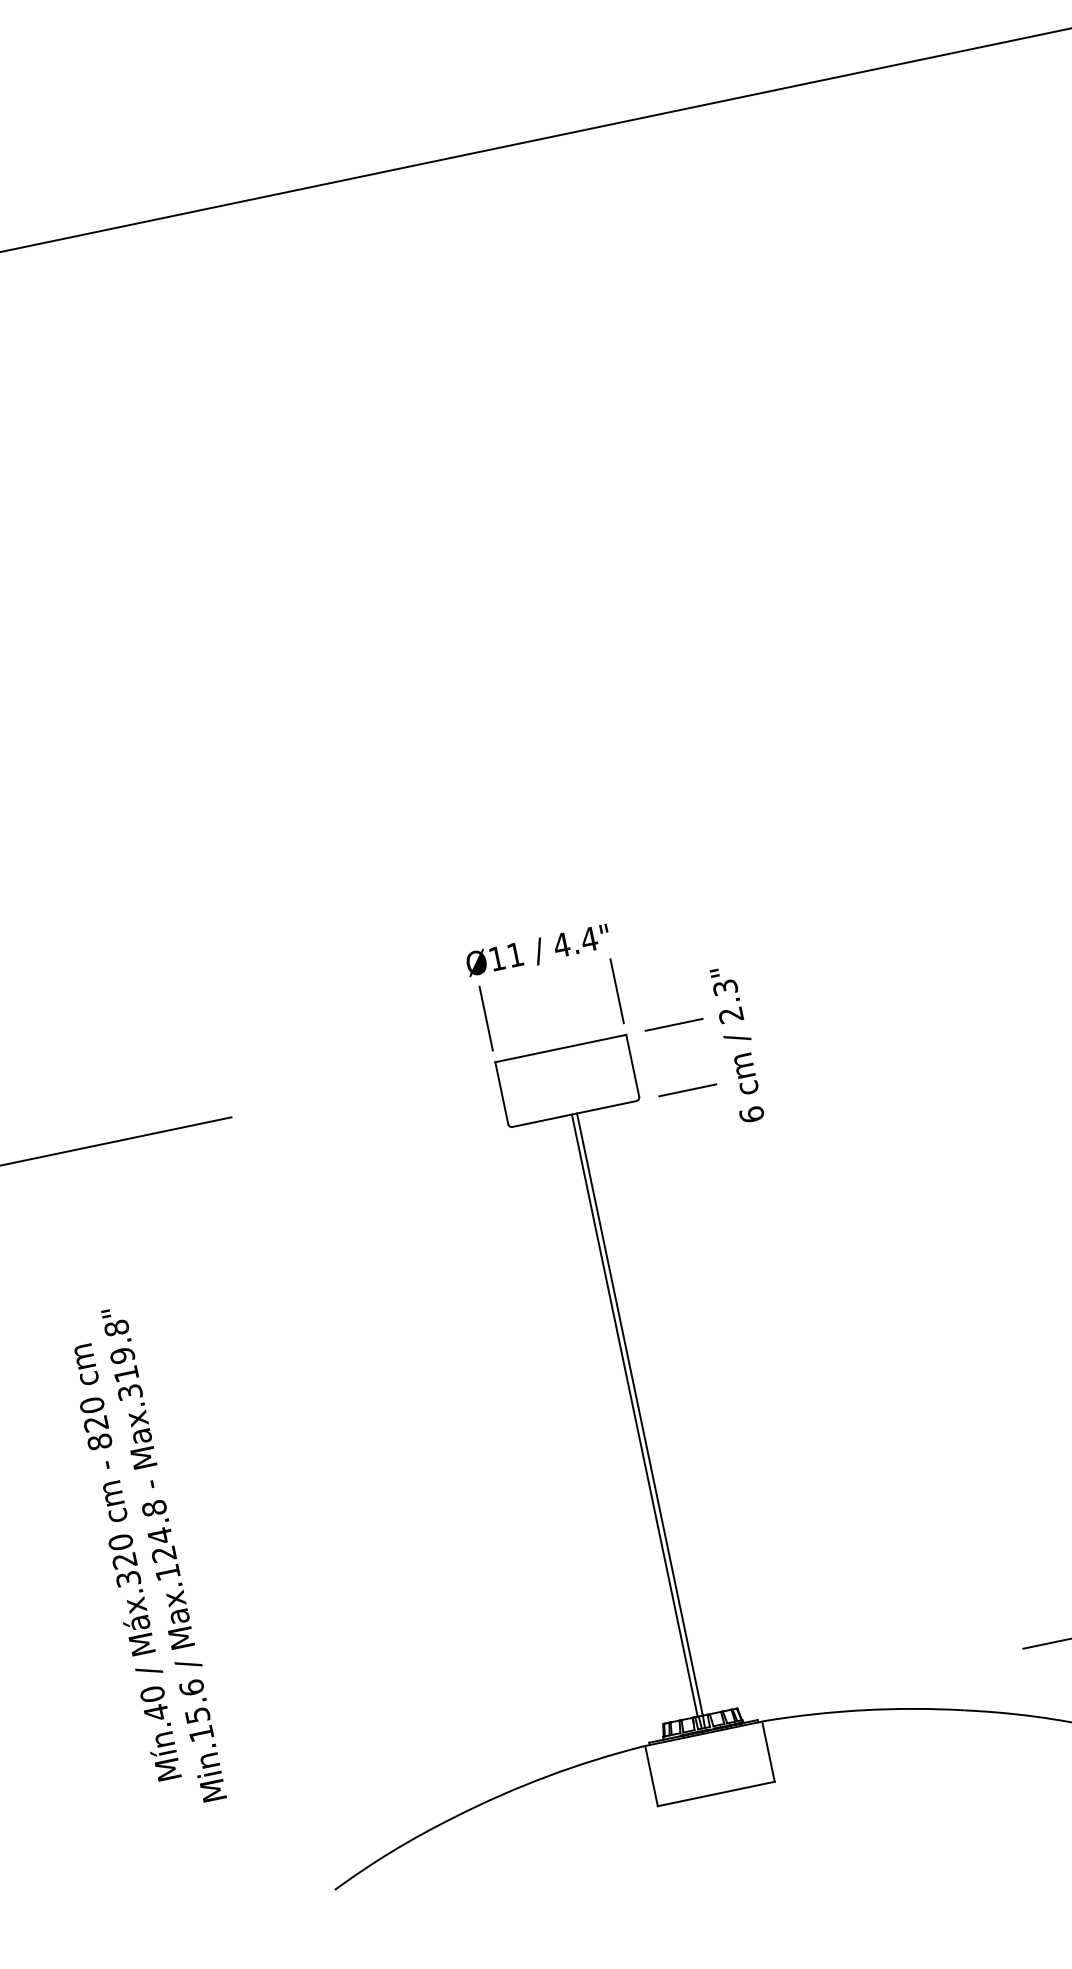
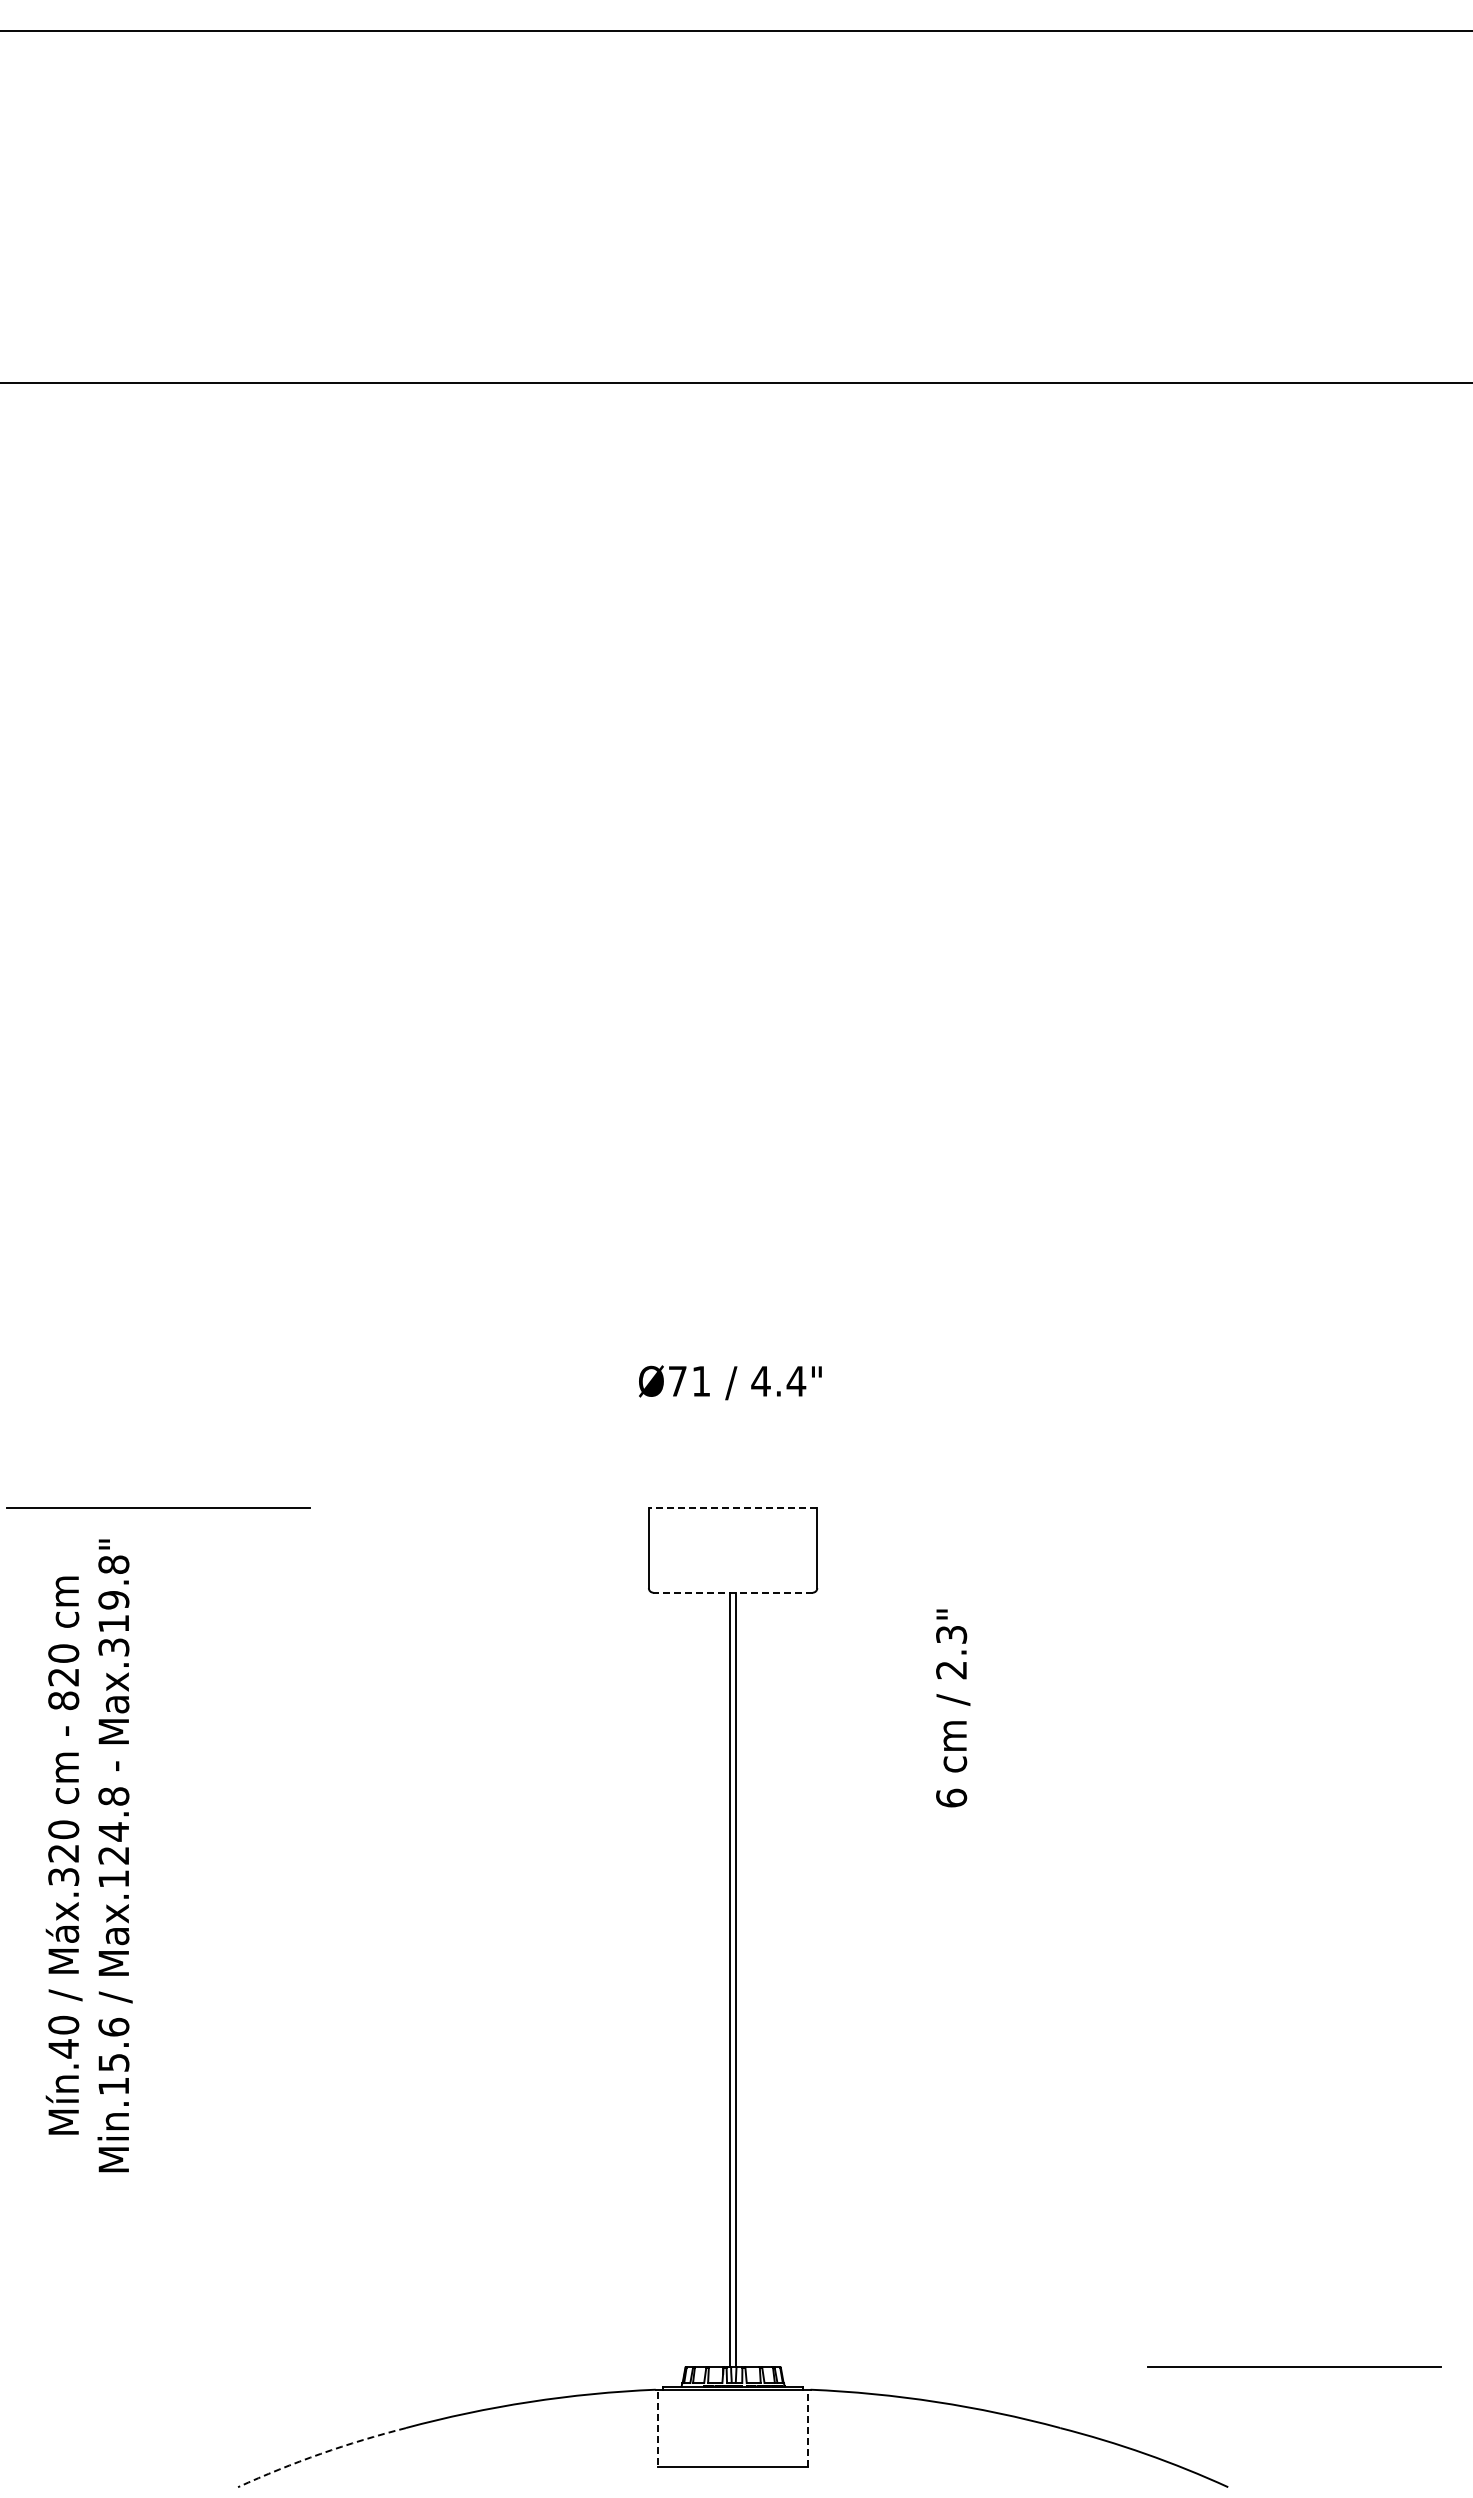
text: (496, 958) -> (677, 1381), Ø11 -> Ø71
line: (617, 991) -> (817, 1452), removed
line: (485, 1018) -> (648, 1452), removed
line: (673, 1024) -> (878, 1508), removed
text: (738, 1044) -> (953, 1708), moved
line: (560, 1048) -> (732, 1508), solid -> dashed
line: (687, 1090) -> (878, 1592), removed
line: (574, 1113) -> (733, 1592), solid -> dashed
text: (144, 1558) -> (88, 1855), moved
line: (768, 1752) -> (807, 2429), solid -> dashed
line: (651, 1776) -> (657, 2429), solid -> dashed
arc: (393, 1850) -> (320, 2453), solid -> dashed

